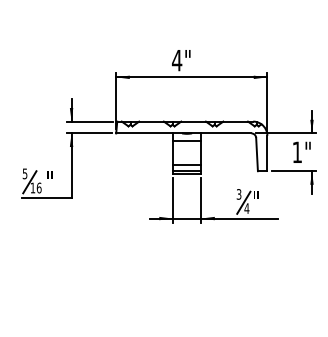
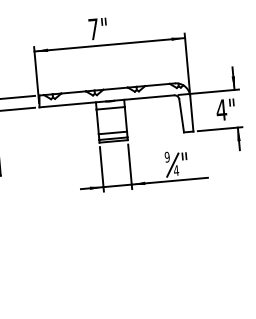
text: (176, 60) -> (93, 29), 4" -> 7"
text: (297, 151) -> (221, 109), 1" -> 4"
text: (238, 194) -> (166, 157), 3 -> 9

